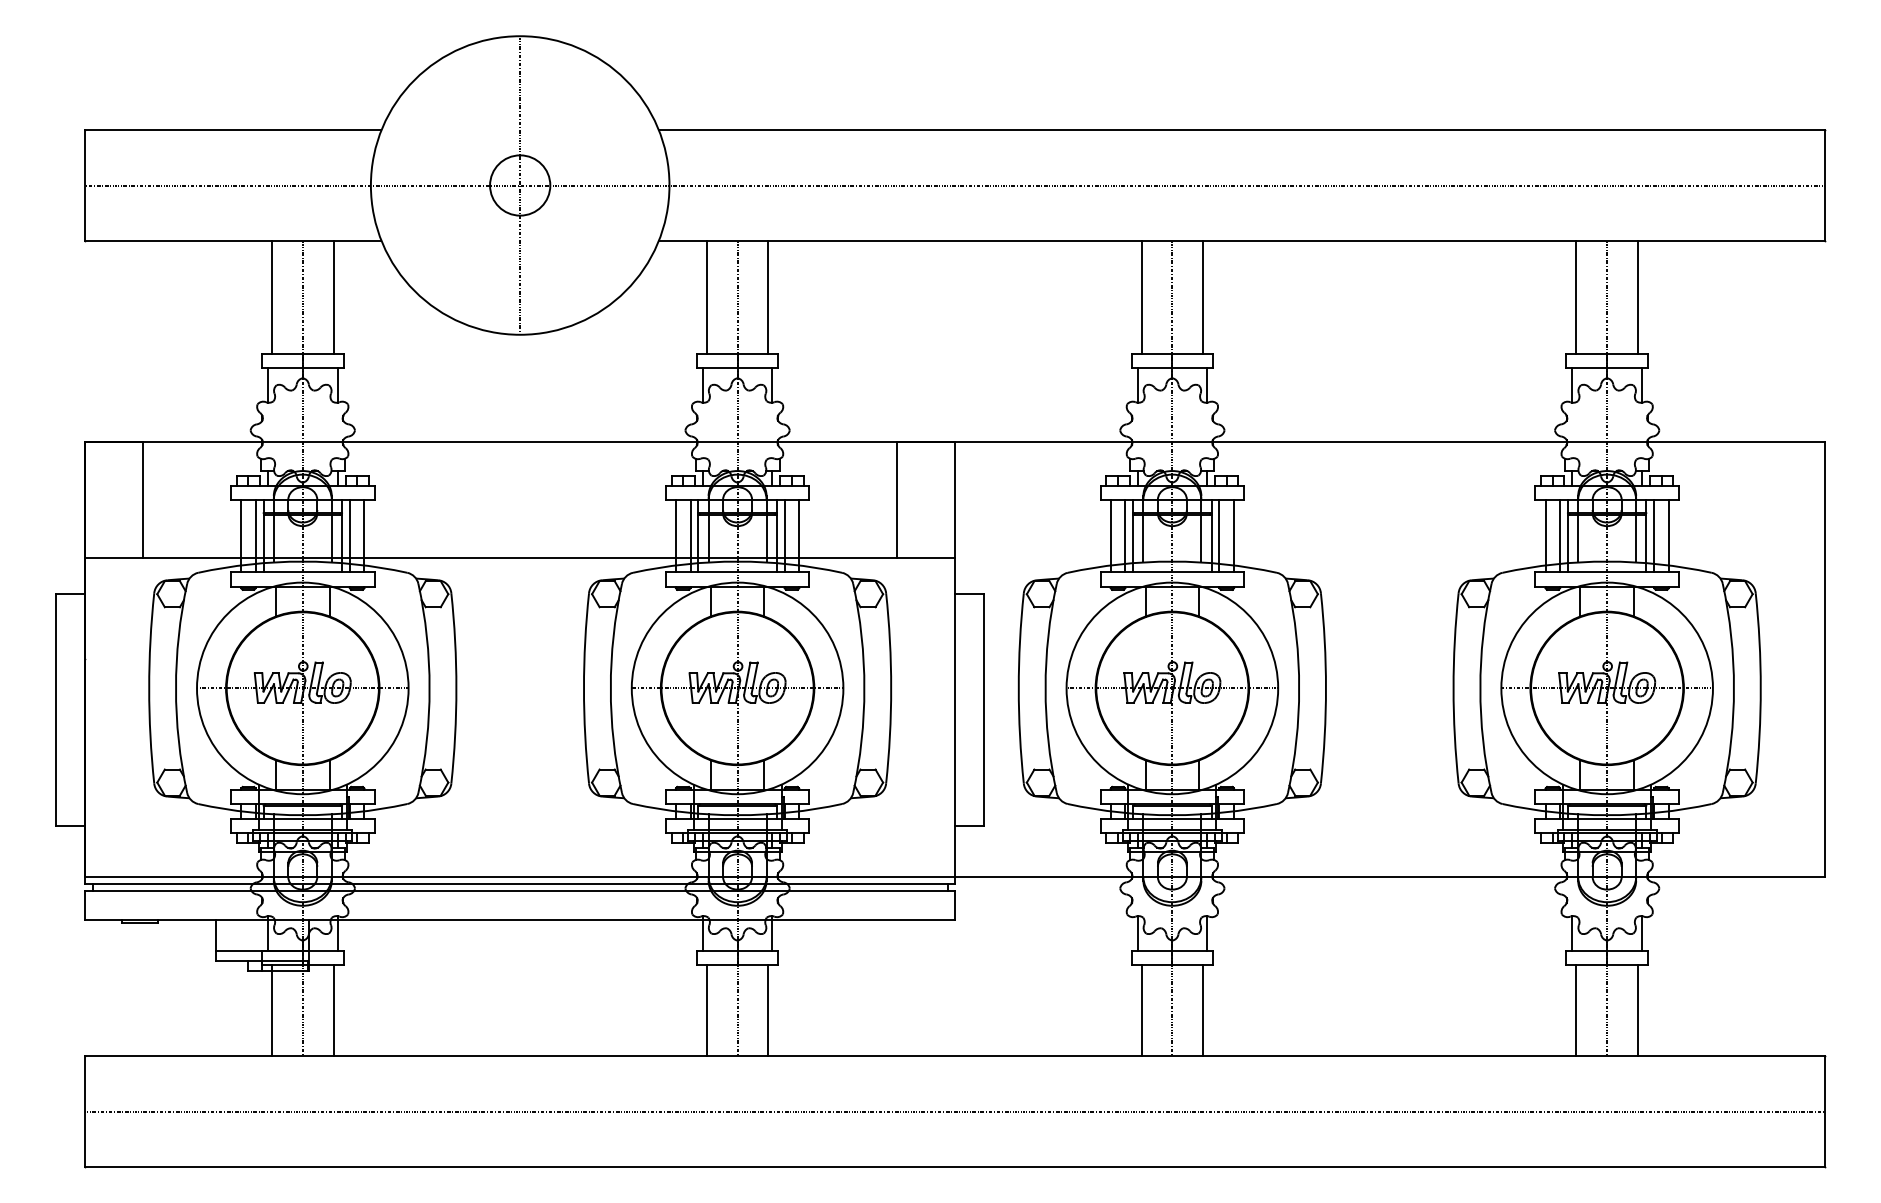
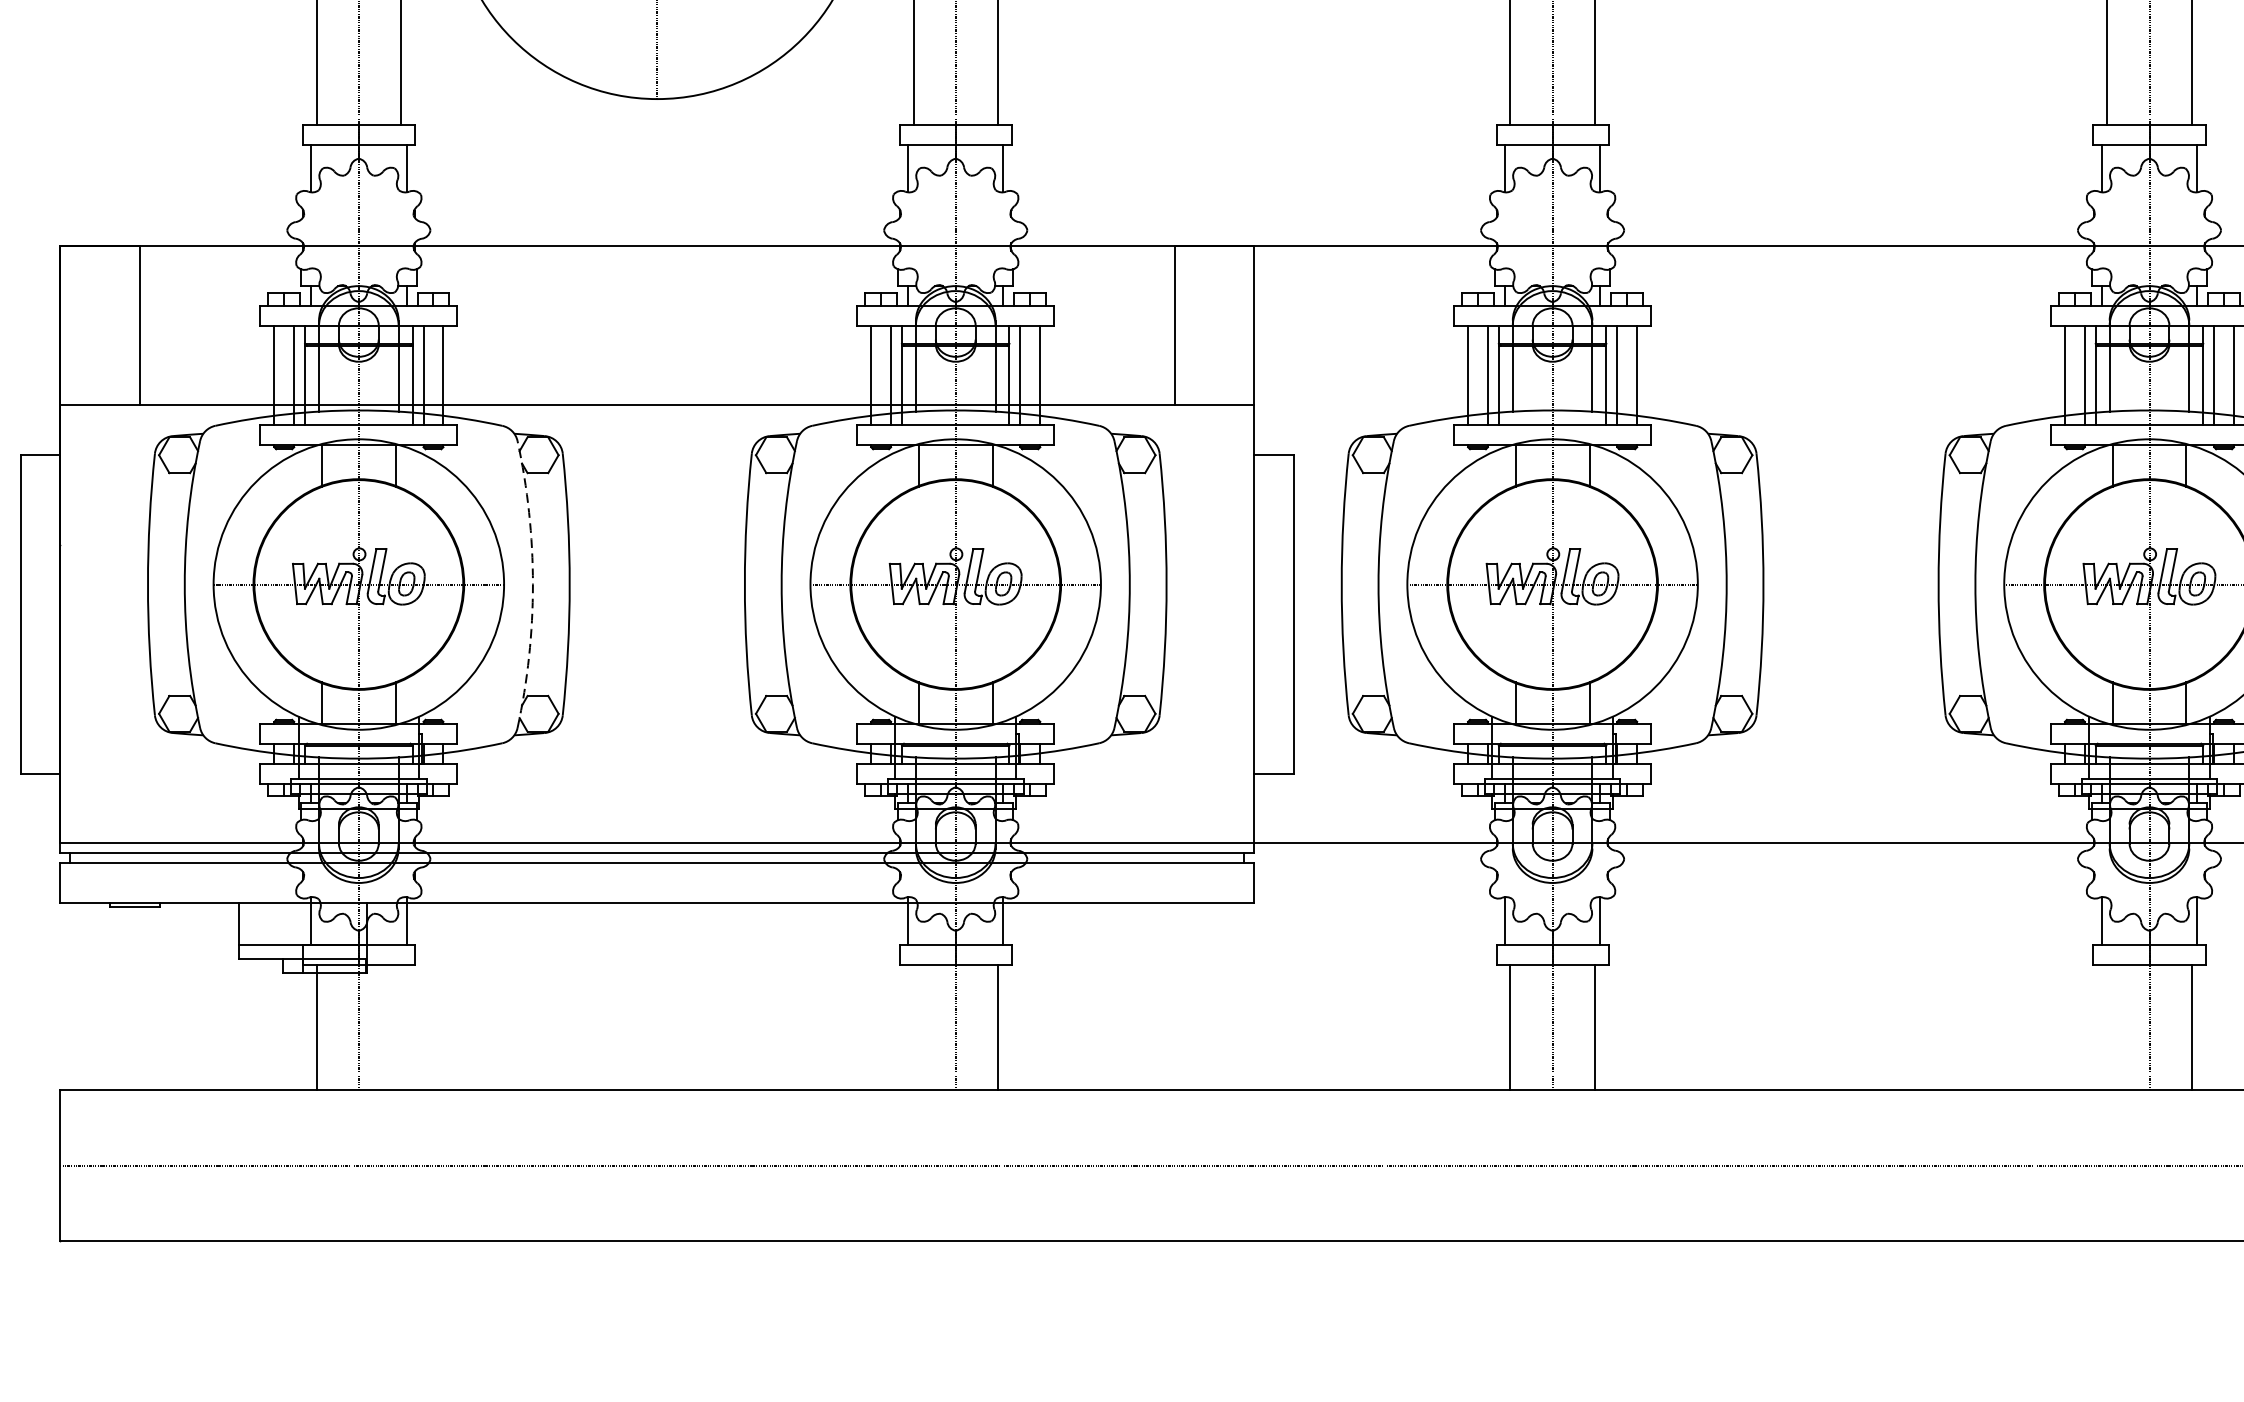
arc: (429, 688) -> (532, 584), solid -> dashed
line: (333, 1010) -> (400, 1026), removed
line: (706, 1010) -> (913, 1026), removed
line: (1576, 1010) -> (2107, 1026), removed

